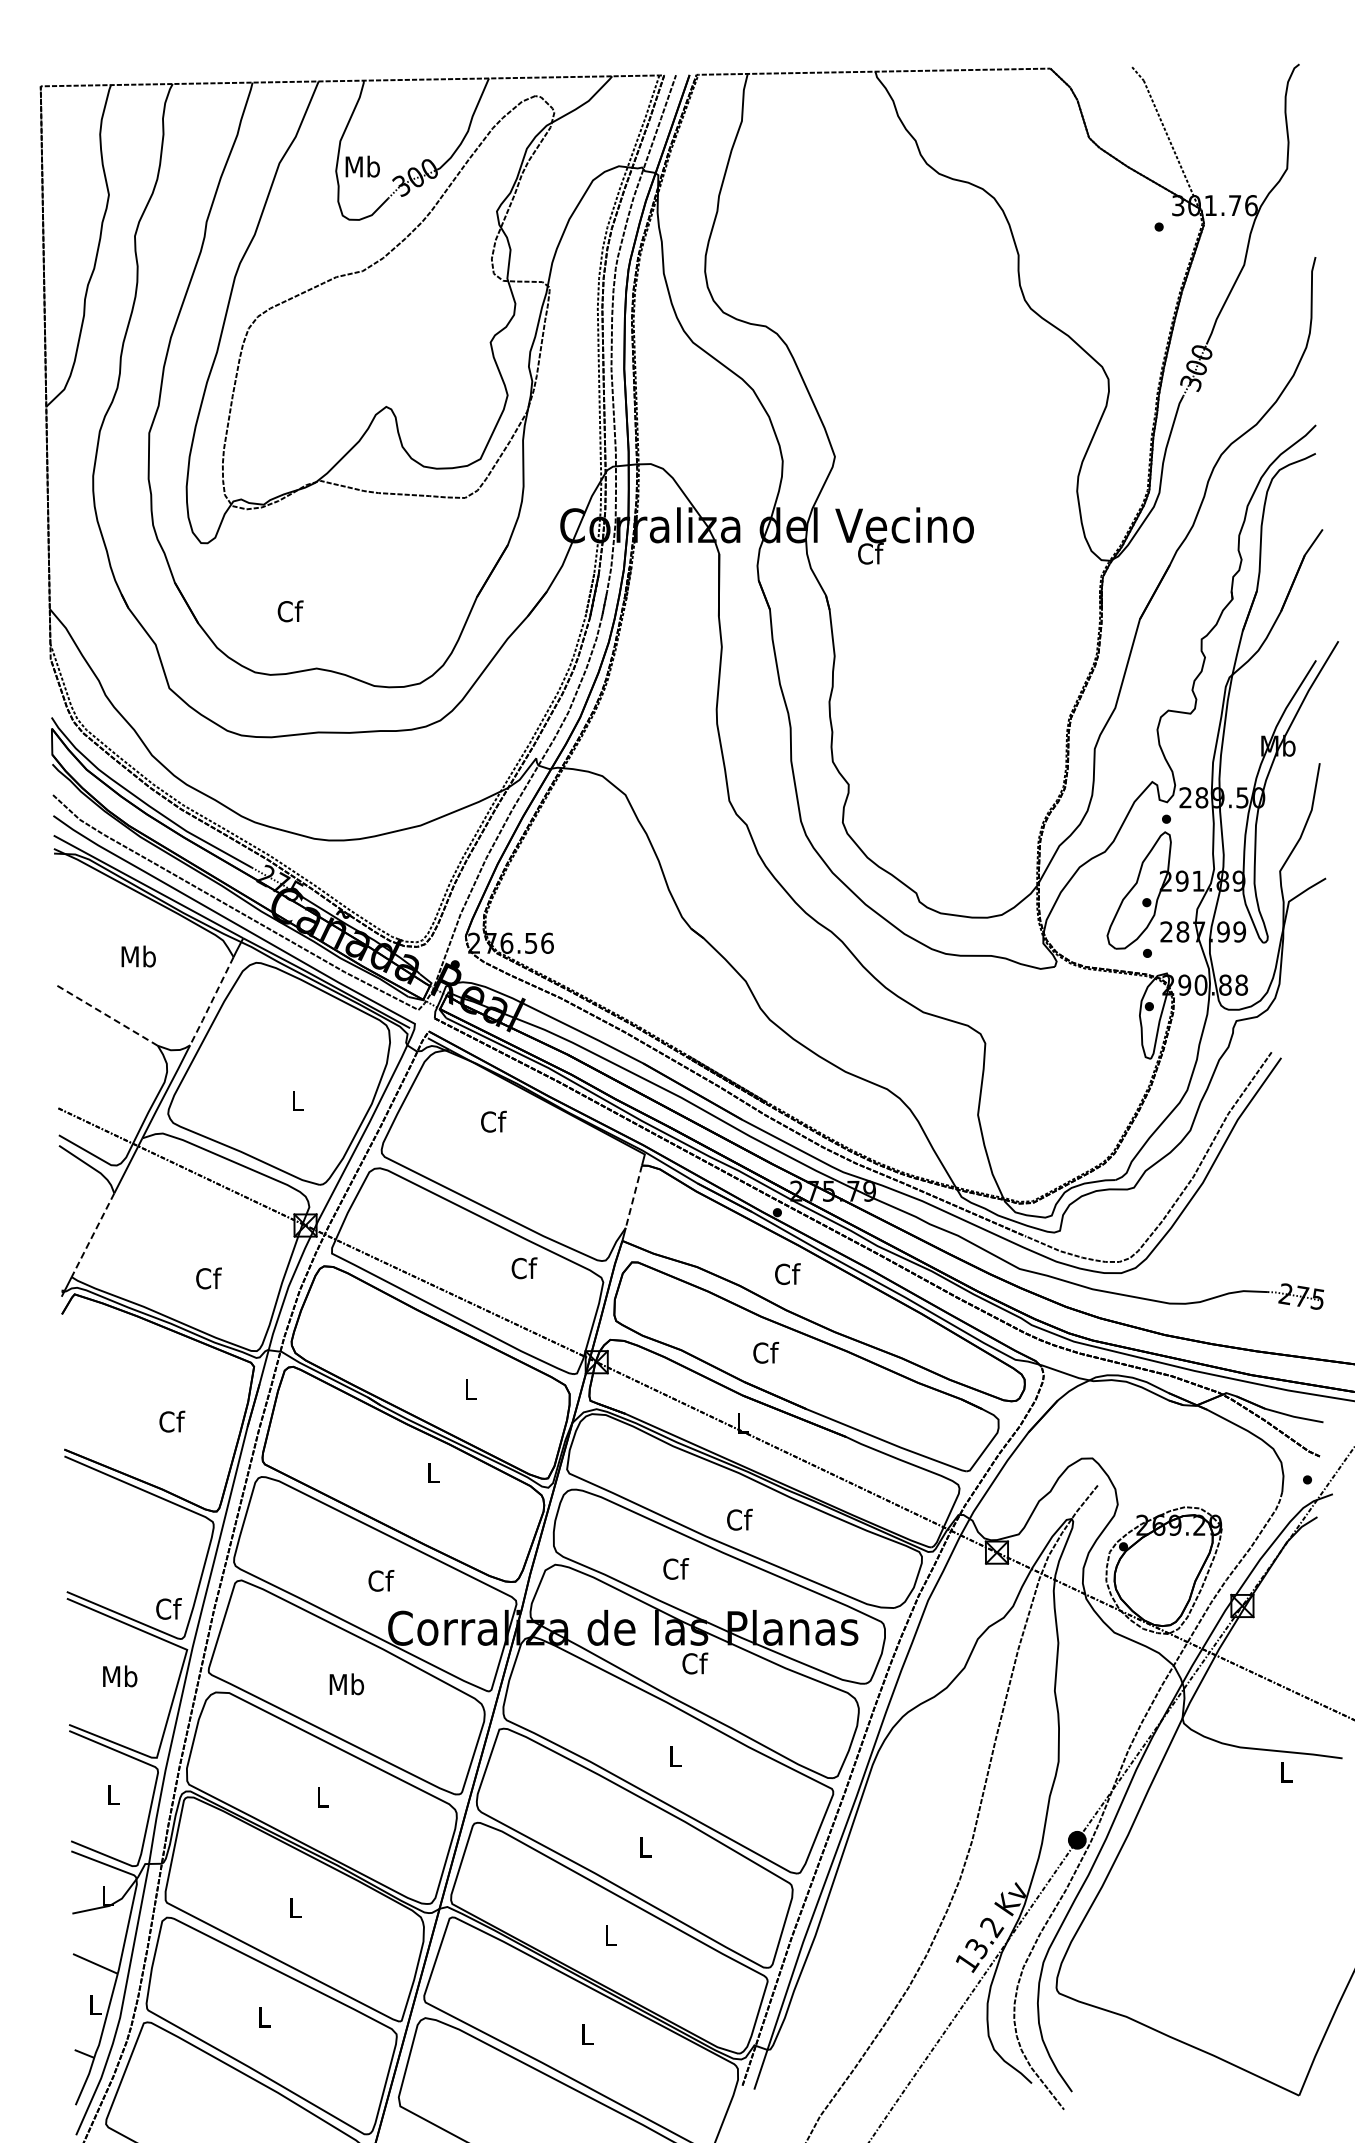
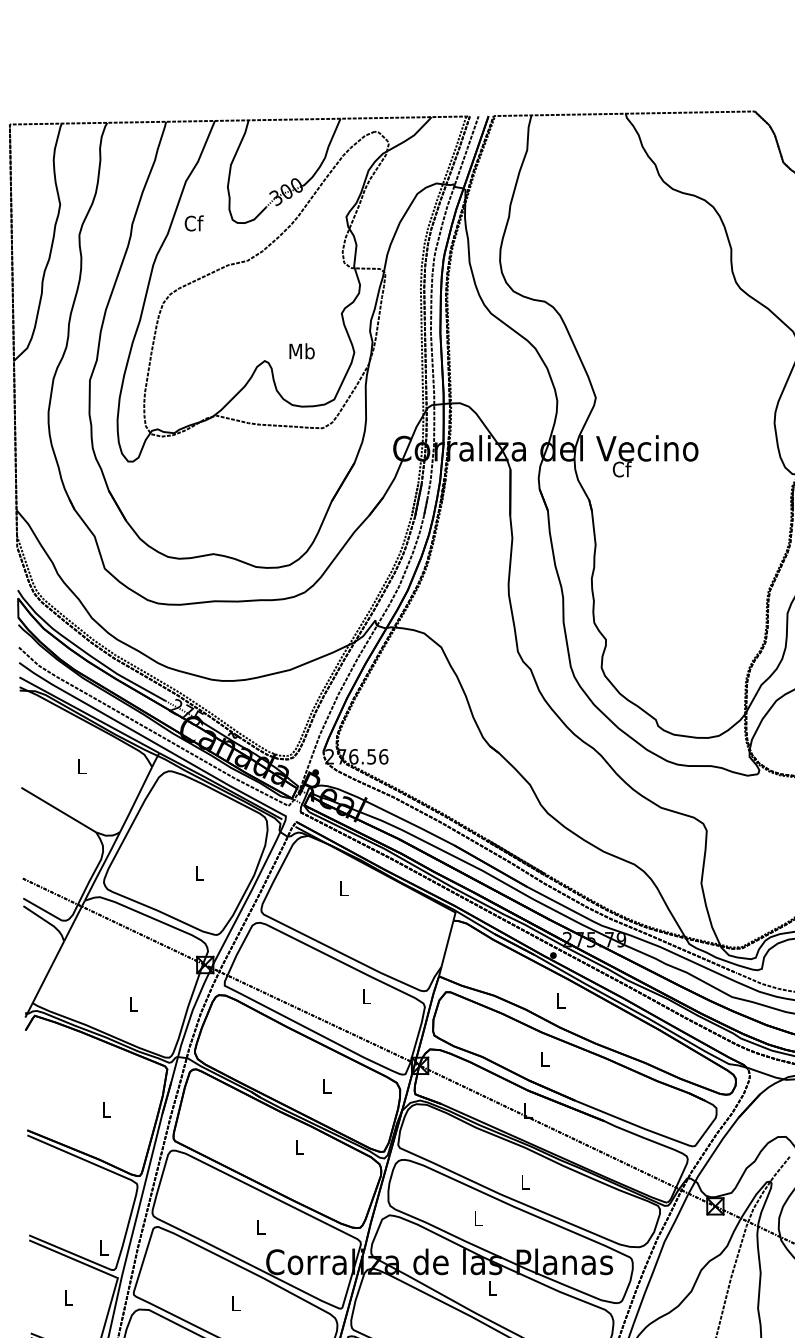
text: (362, 166) -> (301, 351), moved
text: (290, 611) -> (194, 223), moved
text: (138, 956) -> (81, 766), Mb -> L
line: (211, 1001) -> (135, 799), dashed -> solid
line: (106, 1015) -> (58, 810), dashed -> solid
text: (493, 1121) -> (343, 888), Cf -> L
line: (633, 1197) -> (447, 944), dashed -> solid
line: (92, 1236) -> (48, 973), dashed -> solid
text: (524, 1268) -> (366, 996), Cf -> L
text: (787, 1274) -> (560, 1001), Cf -> L
text: (208, 1278) -> (133, 1004), Cf -> L
text: (766, 1352) -> (545, 1058), Cf -> L
text: (172, 1421) -> (107, 1109), Cf -> L
text: (739, 1519) -> (525, 1181), Cf -> L
text: (676, 1568) -> (478, 1218), Cf -> L
text: (381, 1580) -> (261, 1226), Cf -> L
text: (168, 1608) -> (104, 1247), Cf -> L
text: (695, 1663) -> (492, 1288), Cf -> L
text: (120, 1676) -> (68, 1297), Mb -> L
text: (346, 1684) -> (235, 1303), Mb -> L

